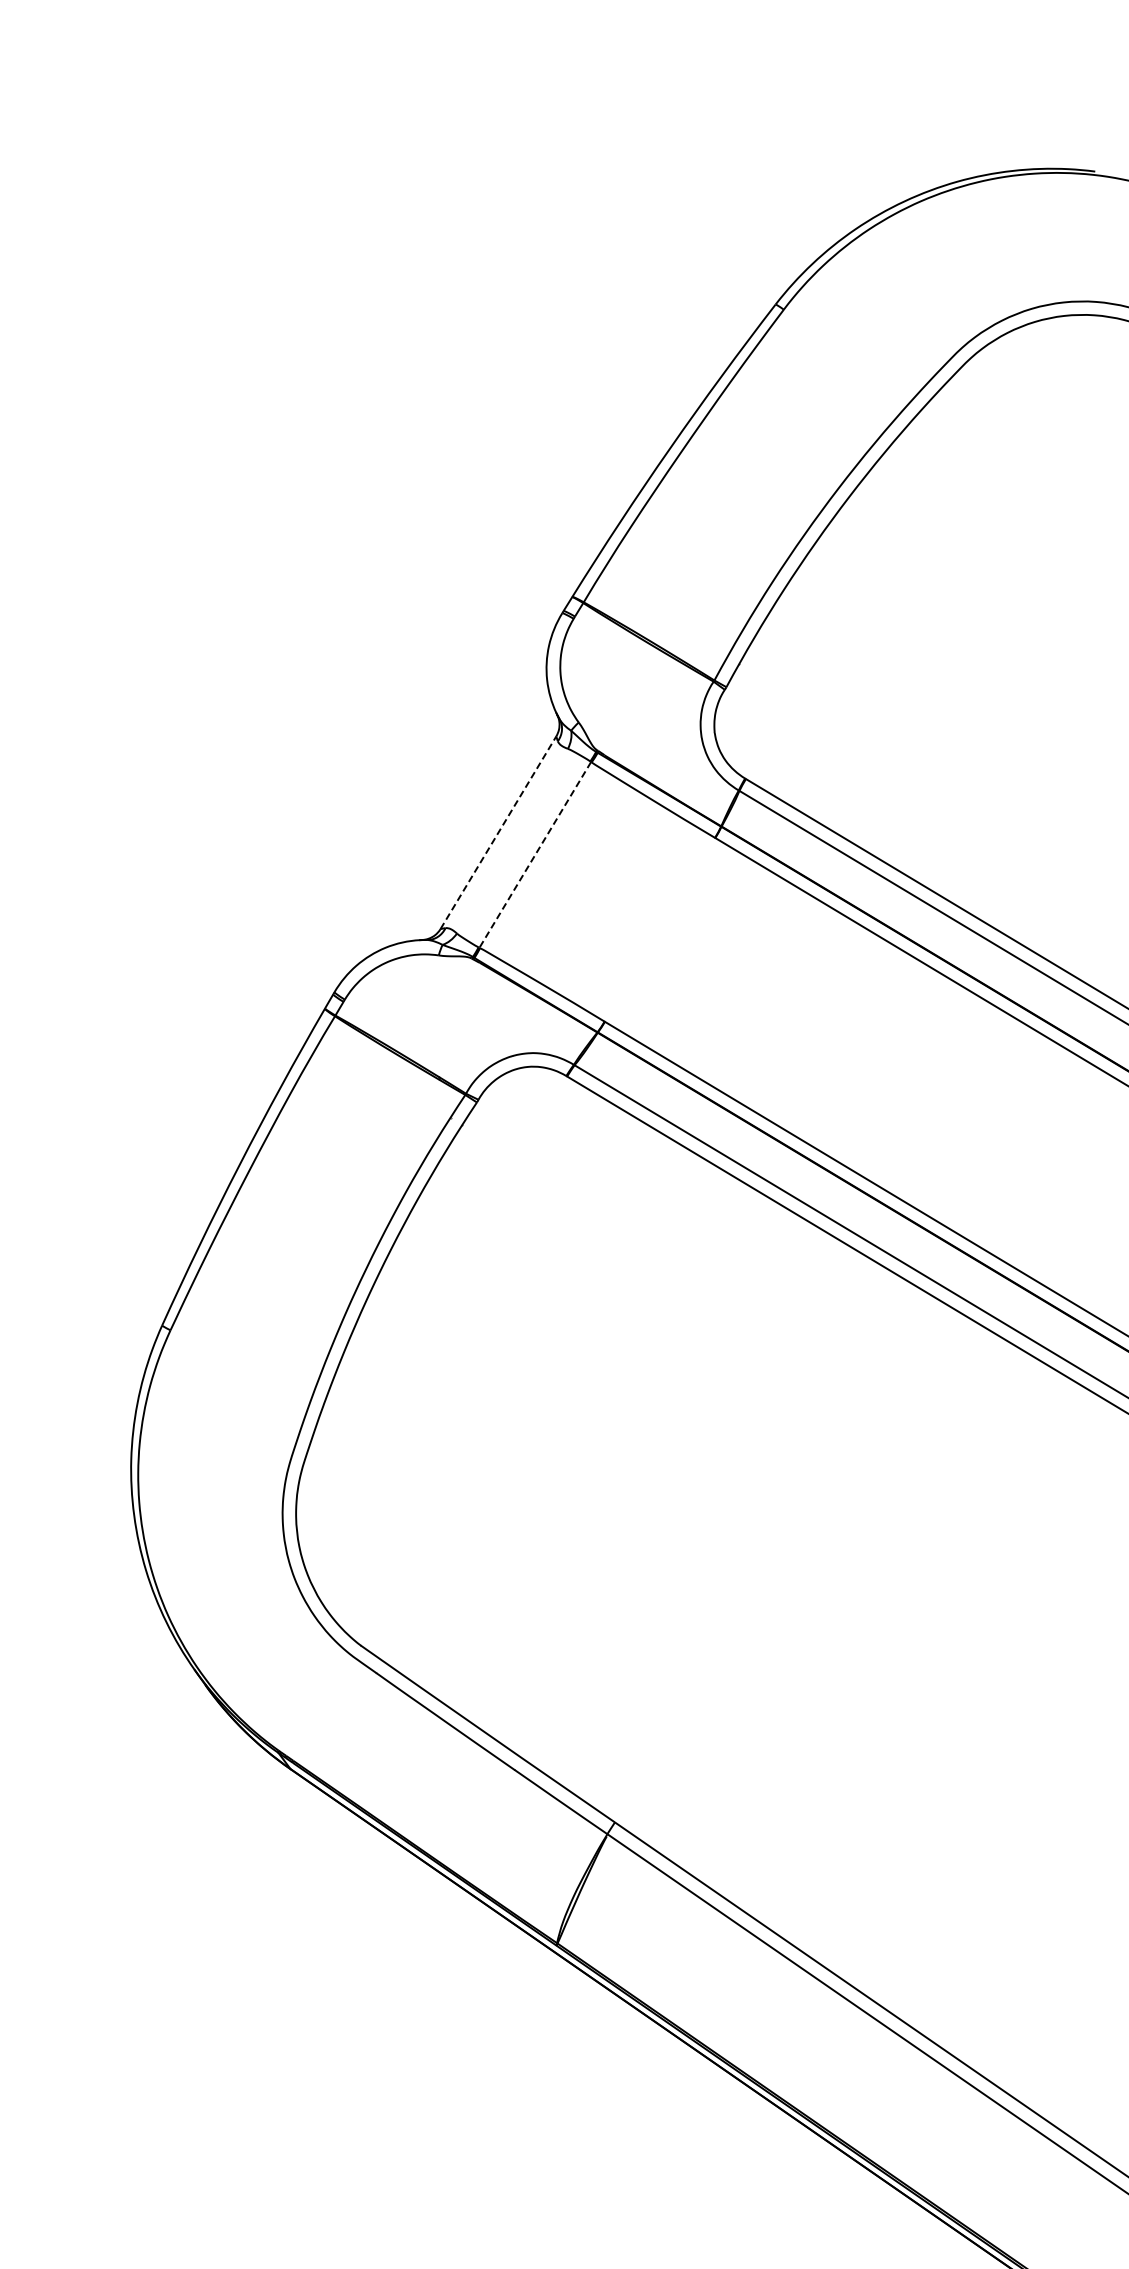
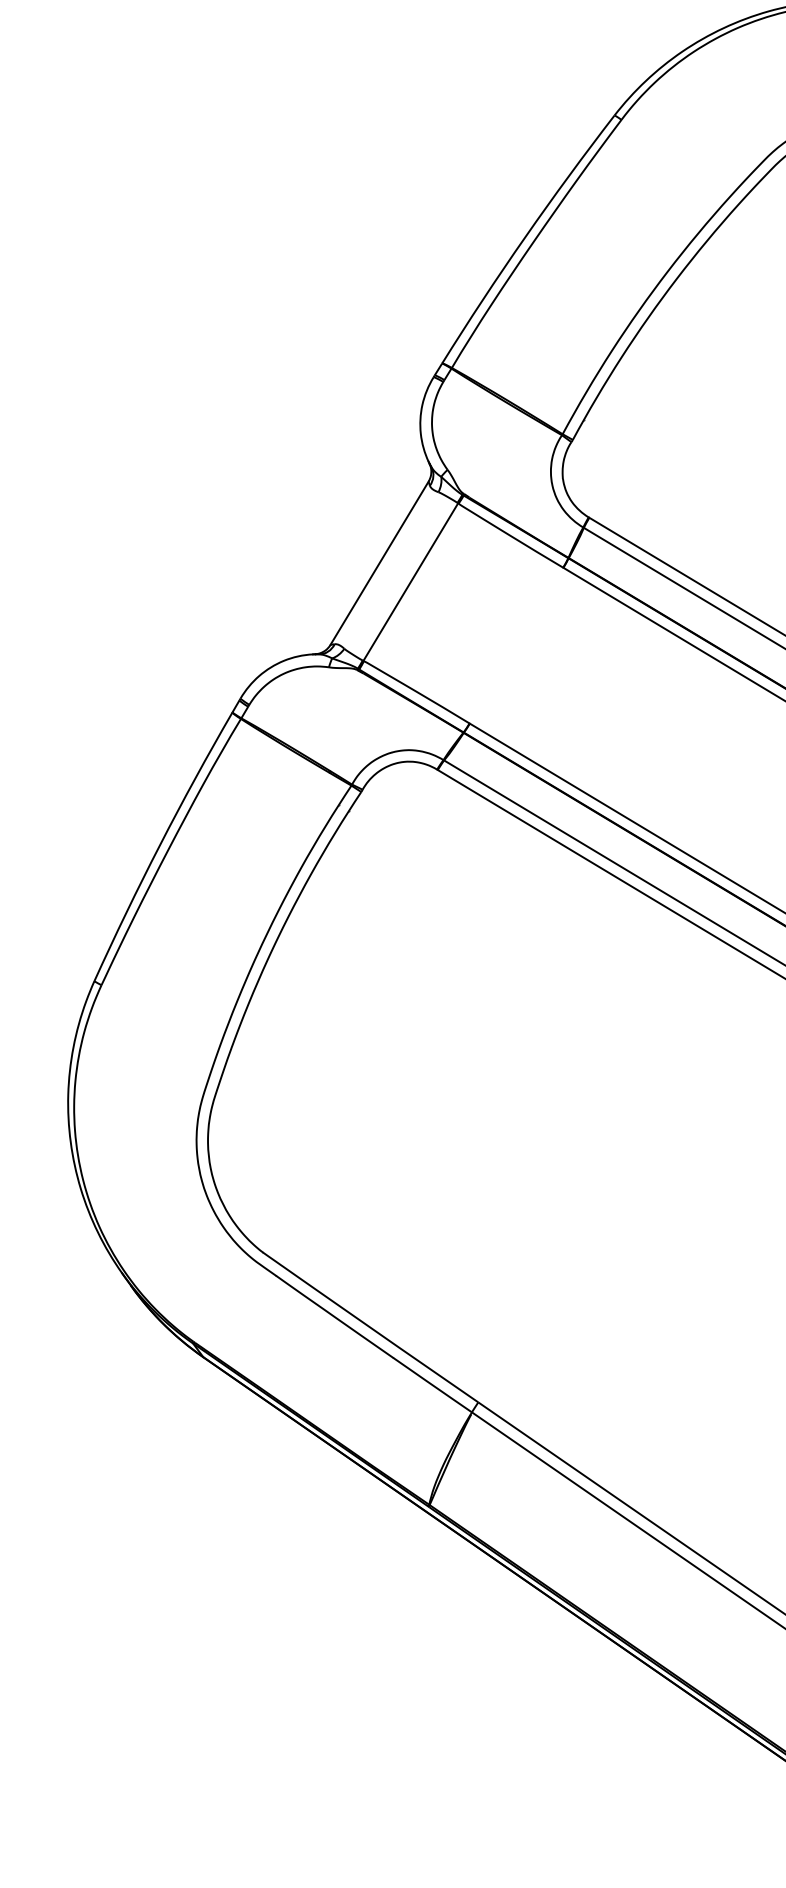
line: (498, 832) -> (379, 563), dashed -> solid
line: (535, 855) -> (410, 582), dashed -> solid

